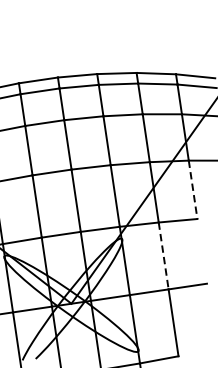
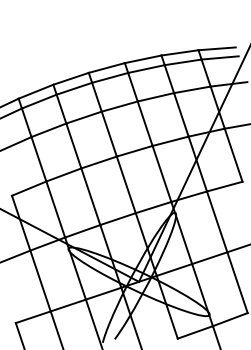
line: (192, 190) -> (233, 155), dashed -> solid
line: (163, 256) -> (217, 222), dashed -> solid

